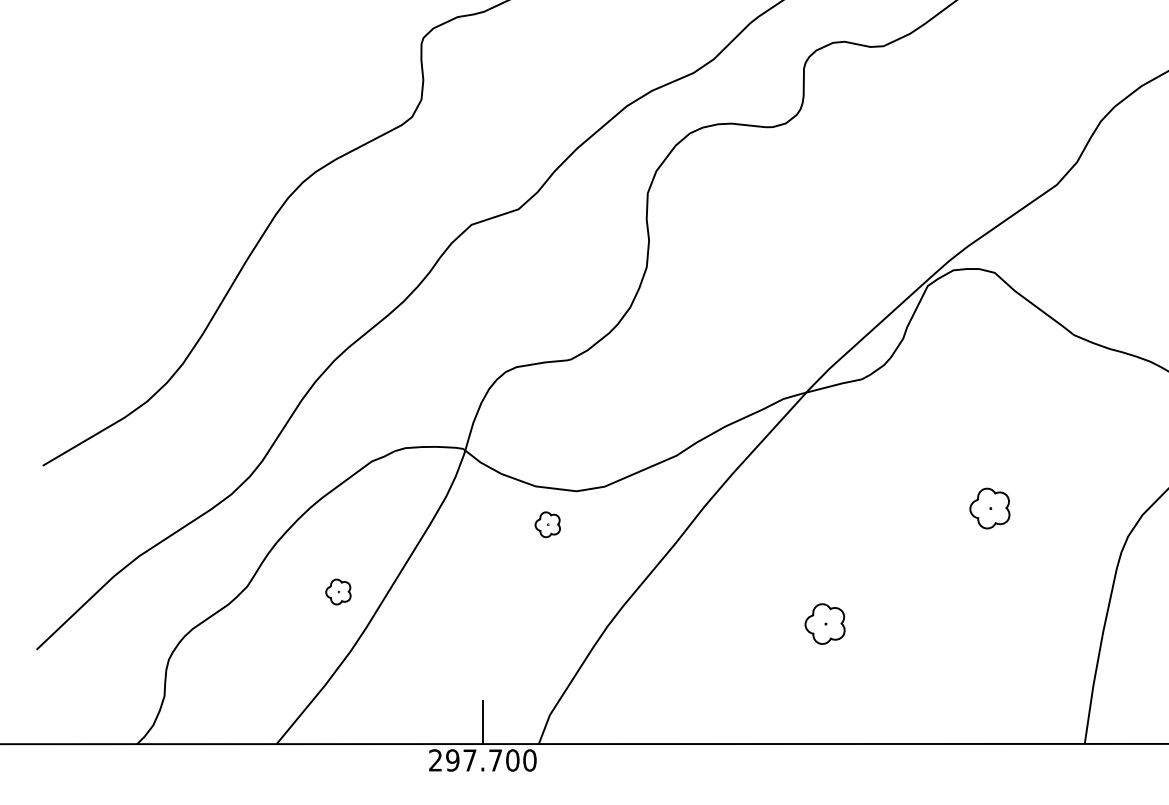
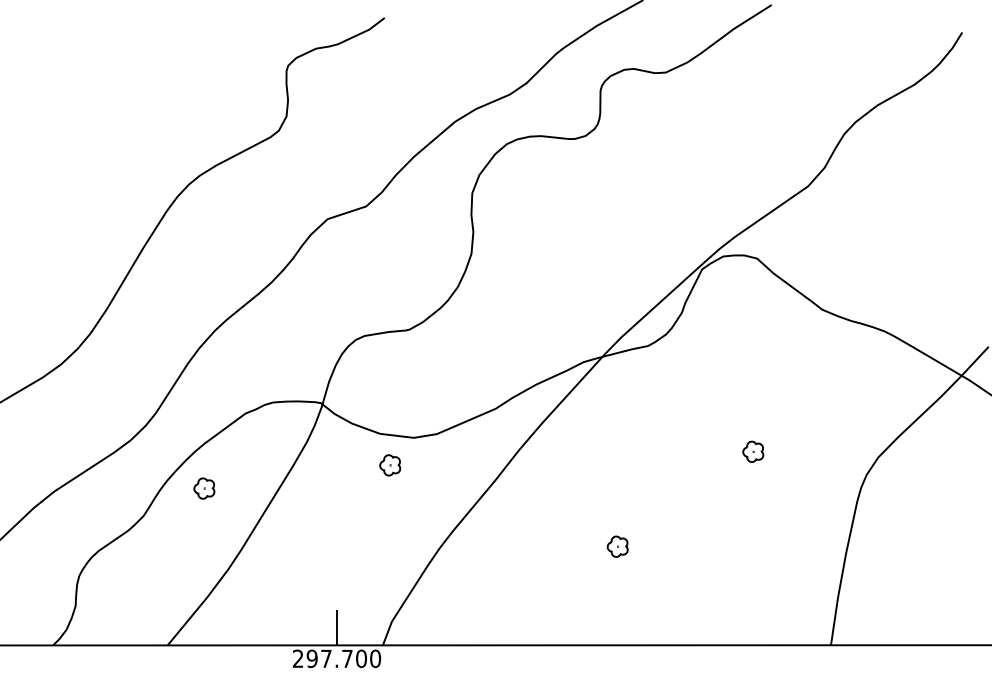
part: (990, 507) -> (753, 451), size x0.62
part: (338, 591) -> (204, 488), moved
part: (824, 623) -> (617, 546), size x0.62

